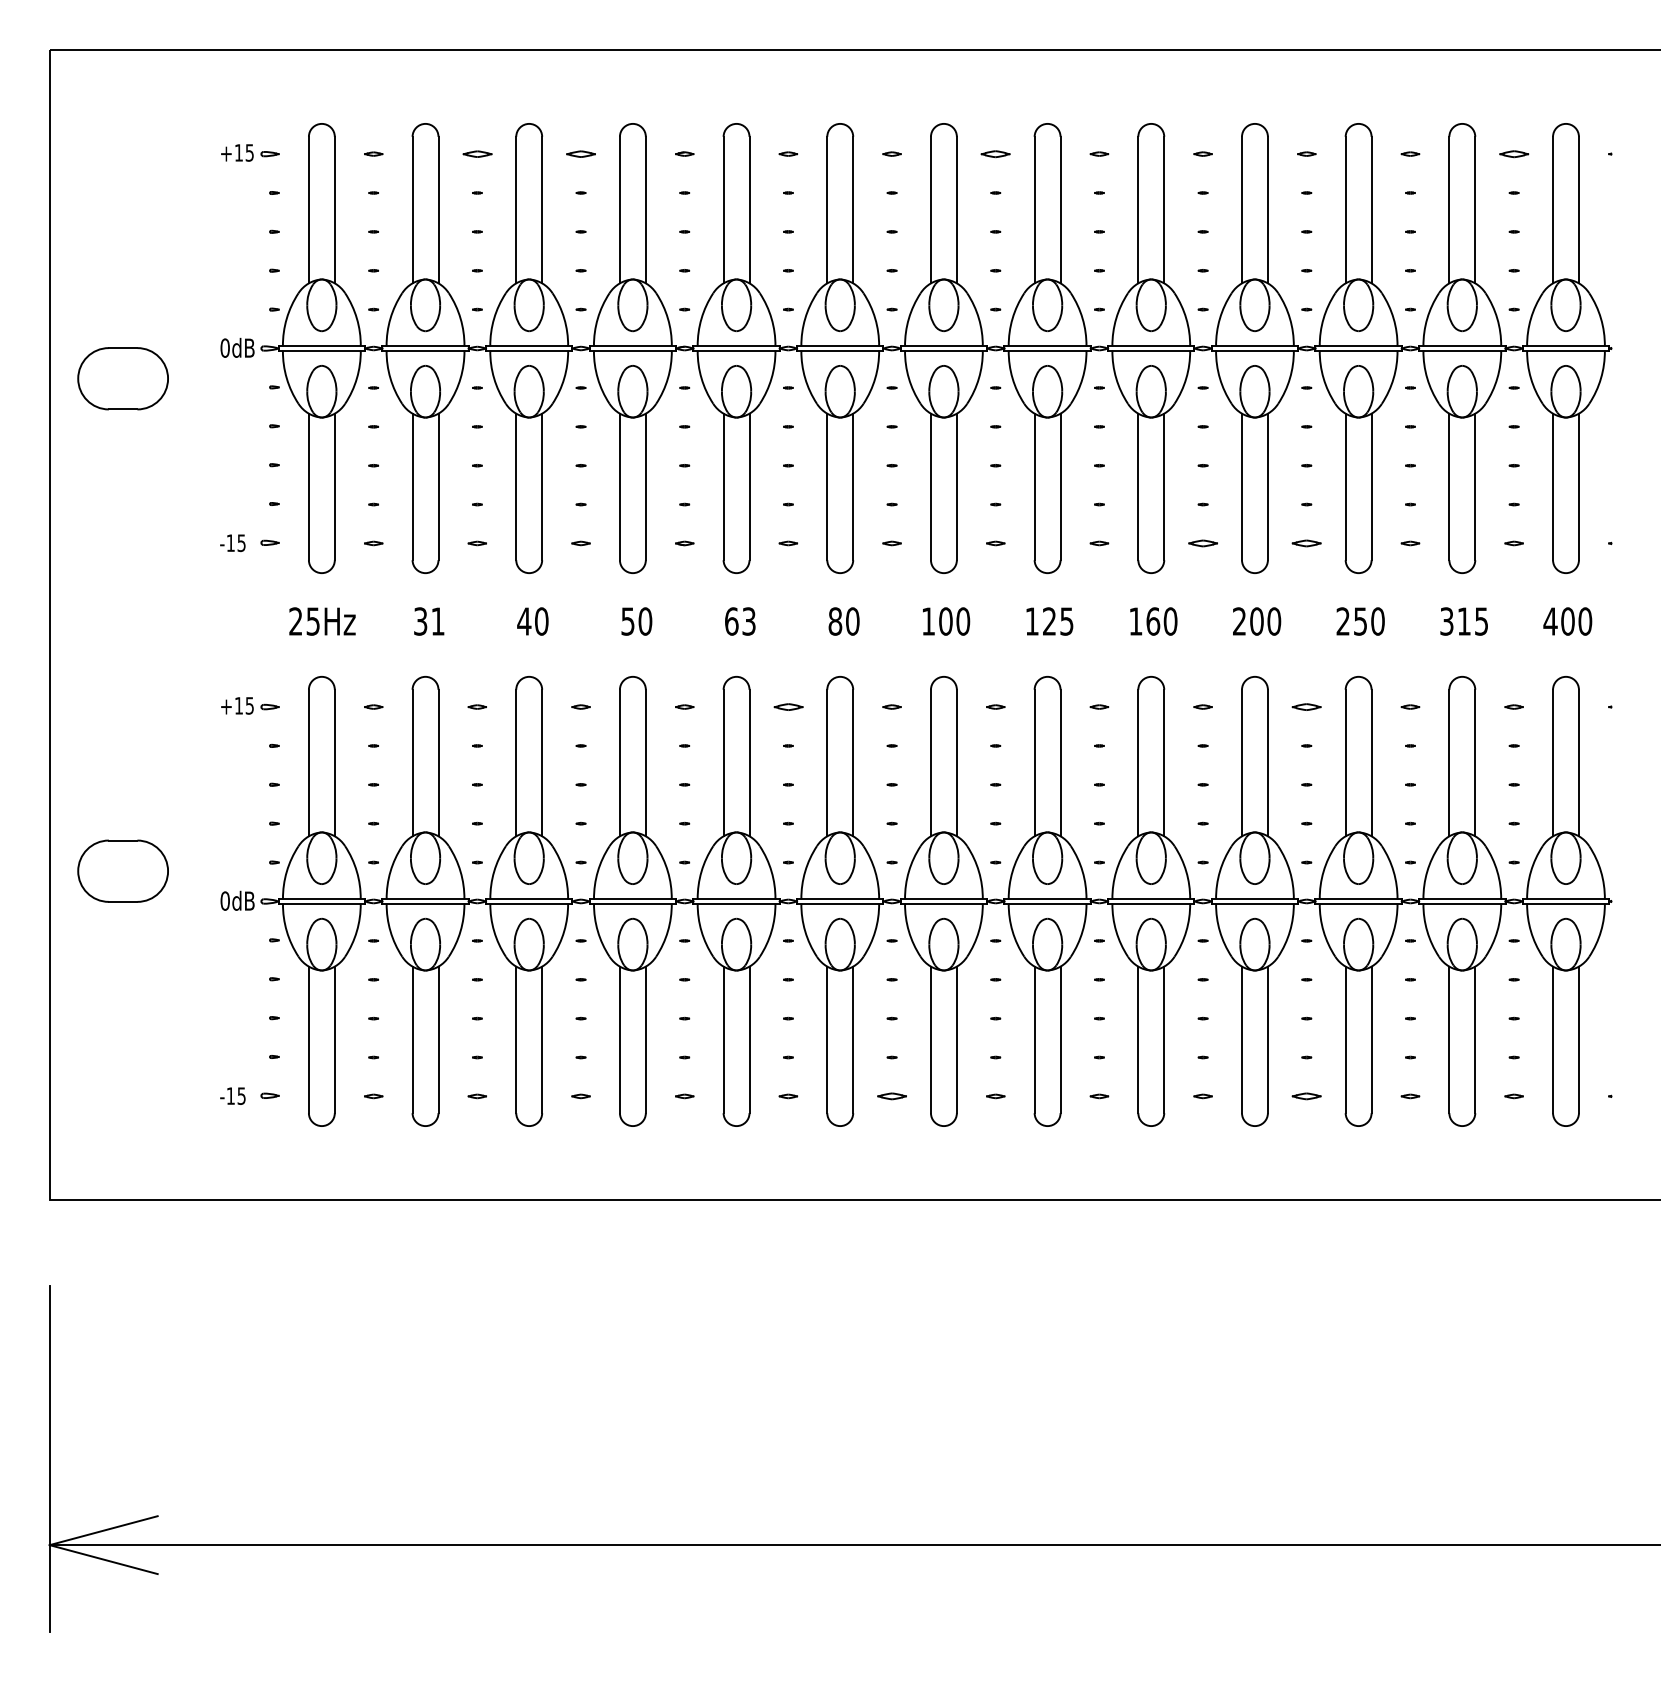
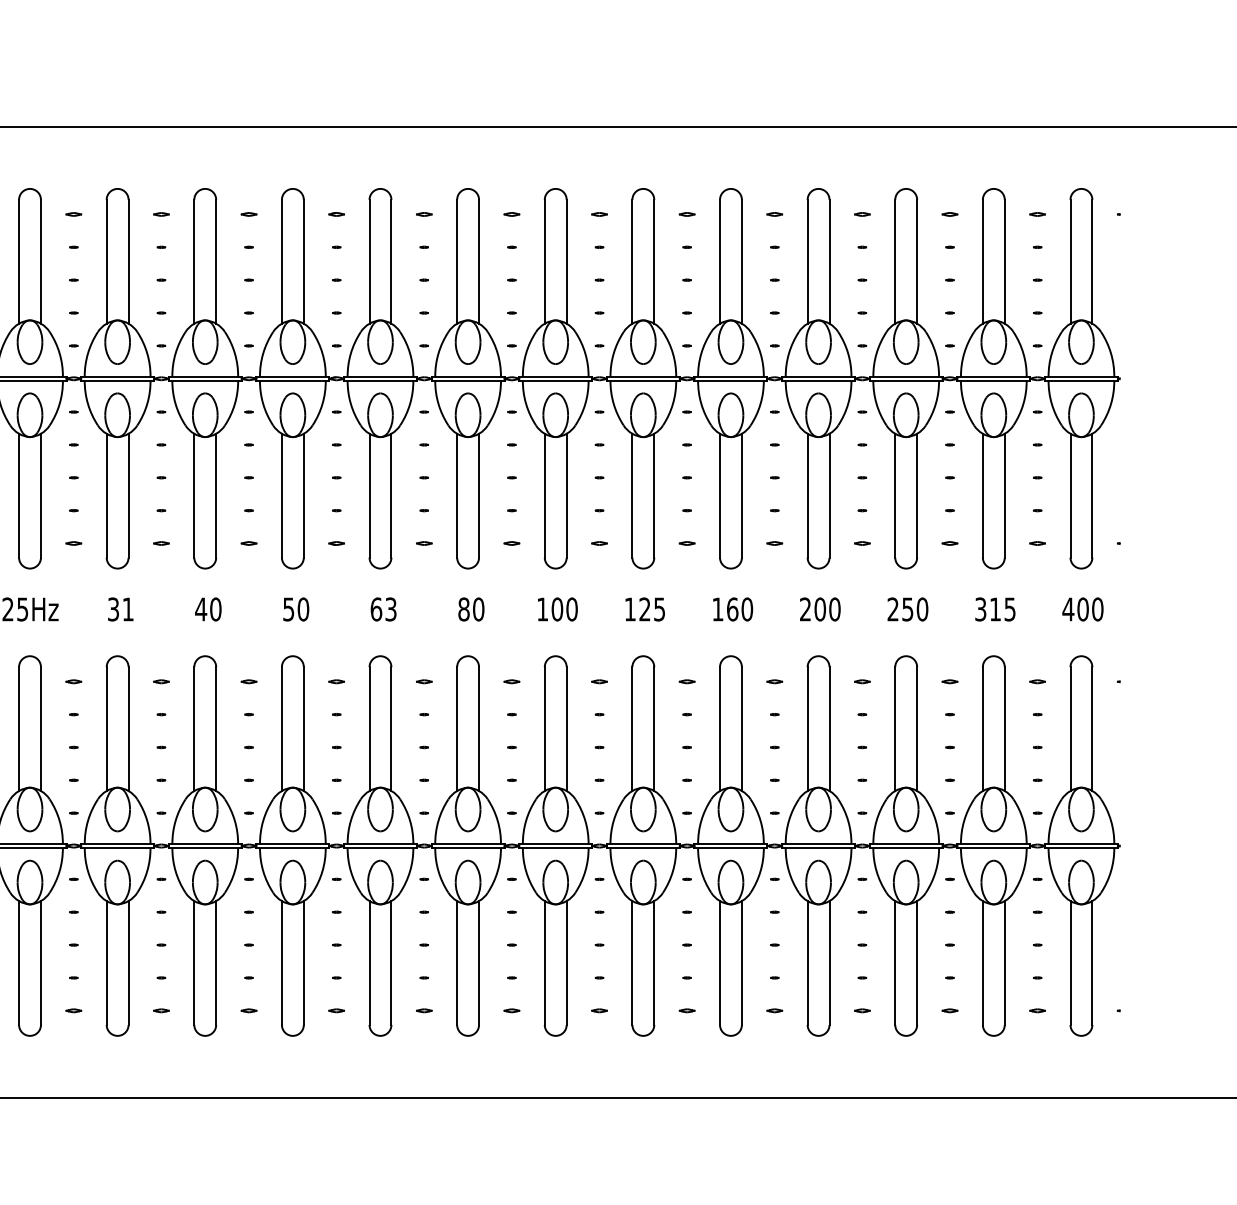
part: (476, 153) -> (160, 213), size x0.62
part: (580, 153) -> (248, 213), size x0.62
part: (995, 153) -> (599, 213), size x0.62
part: (1513, 153) -> (1037, 213), size x0.62
part: (1202, 543) -> (774, 543), size x0.62
part: (1306, 543) -> (862, 543), size x0.62
part: (787, 706) -> (423, 681), size x0.62
part: (1306, 706) -> (862, 681), size x0.62
part: (891, 1096) -> (511, 1010), size x0.62
part: (1306, 1096) -> (862, 1010), size x0.62

